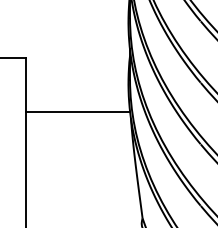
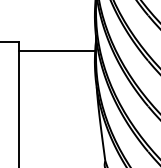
line: (77, 112) -> (57, 51), moved

